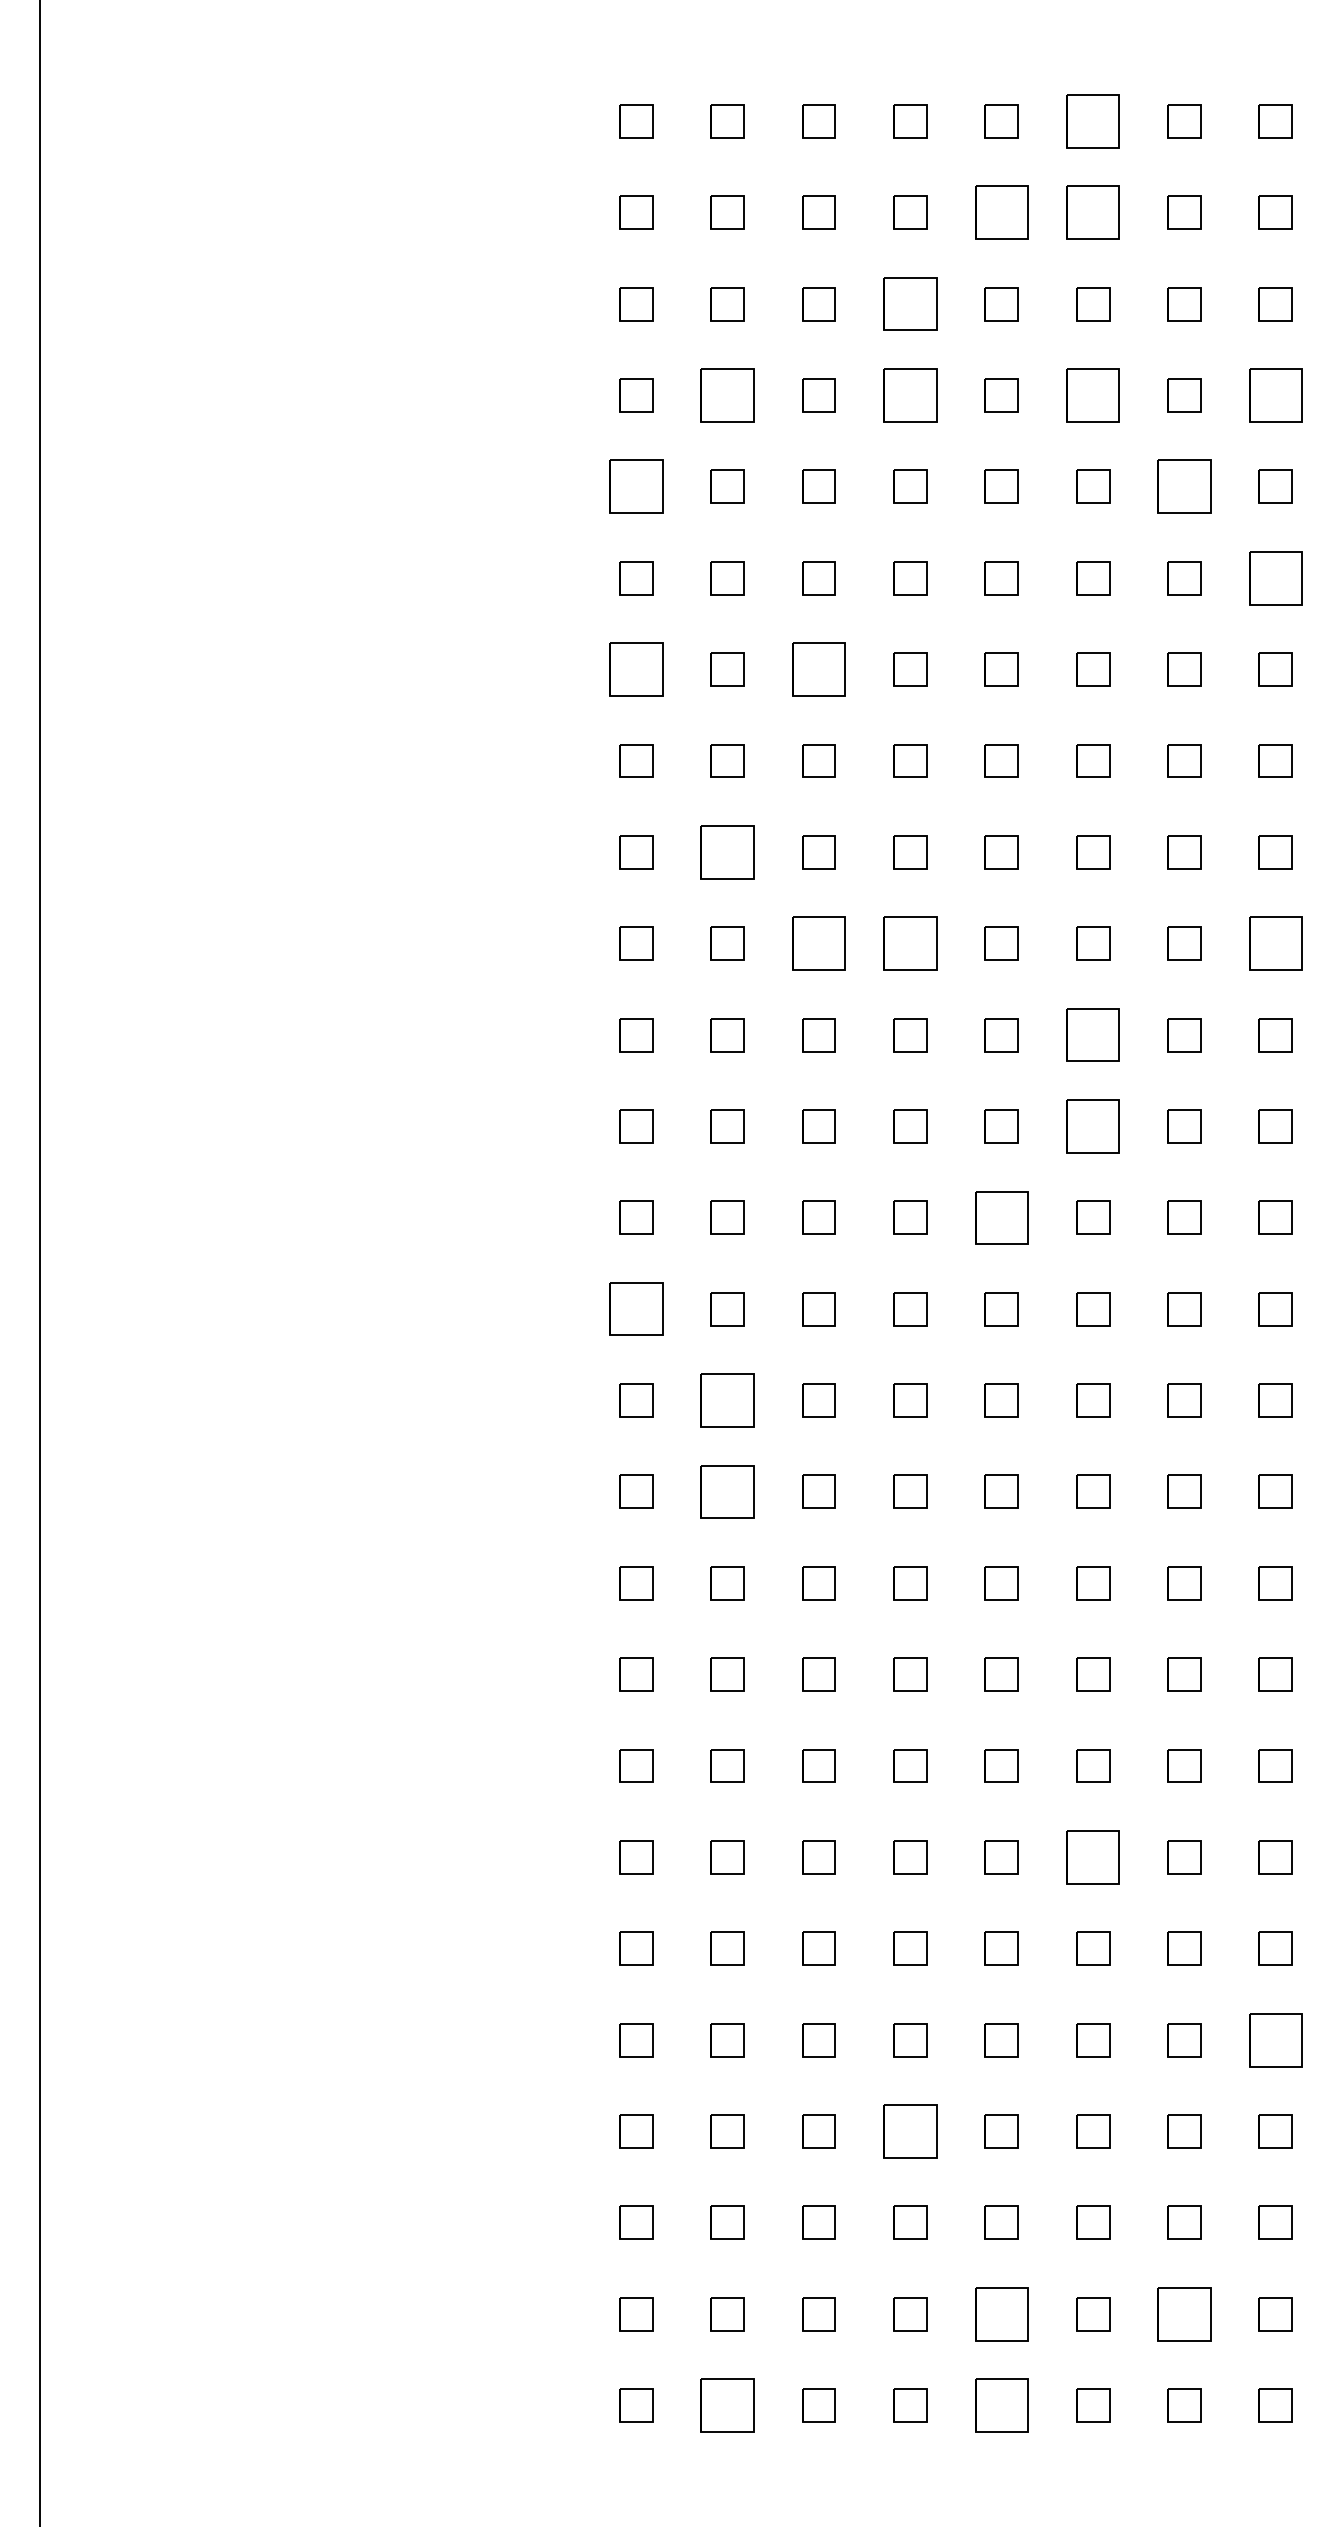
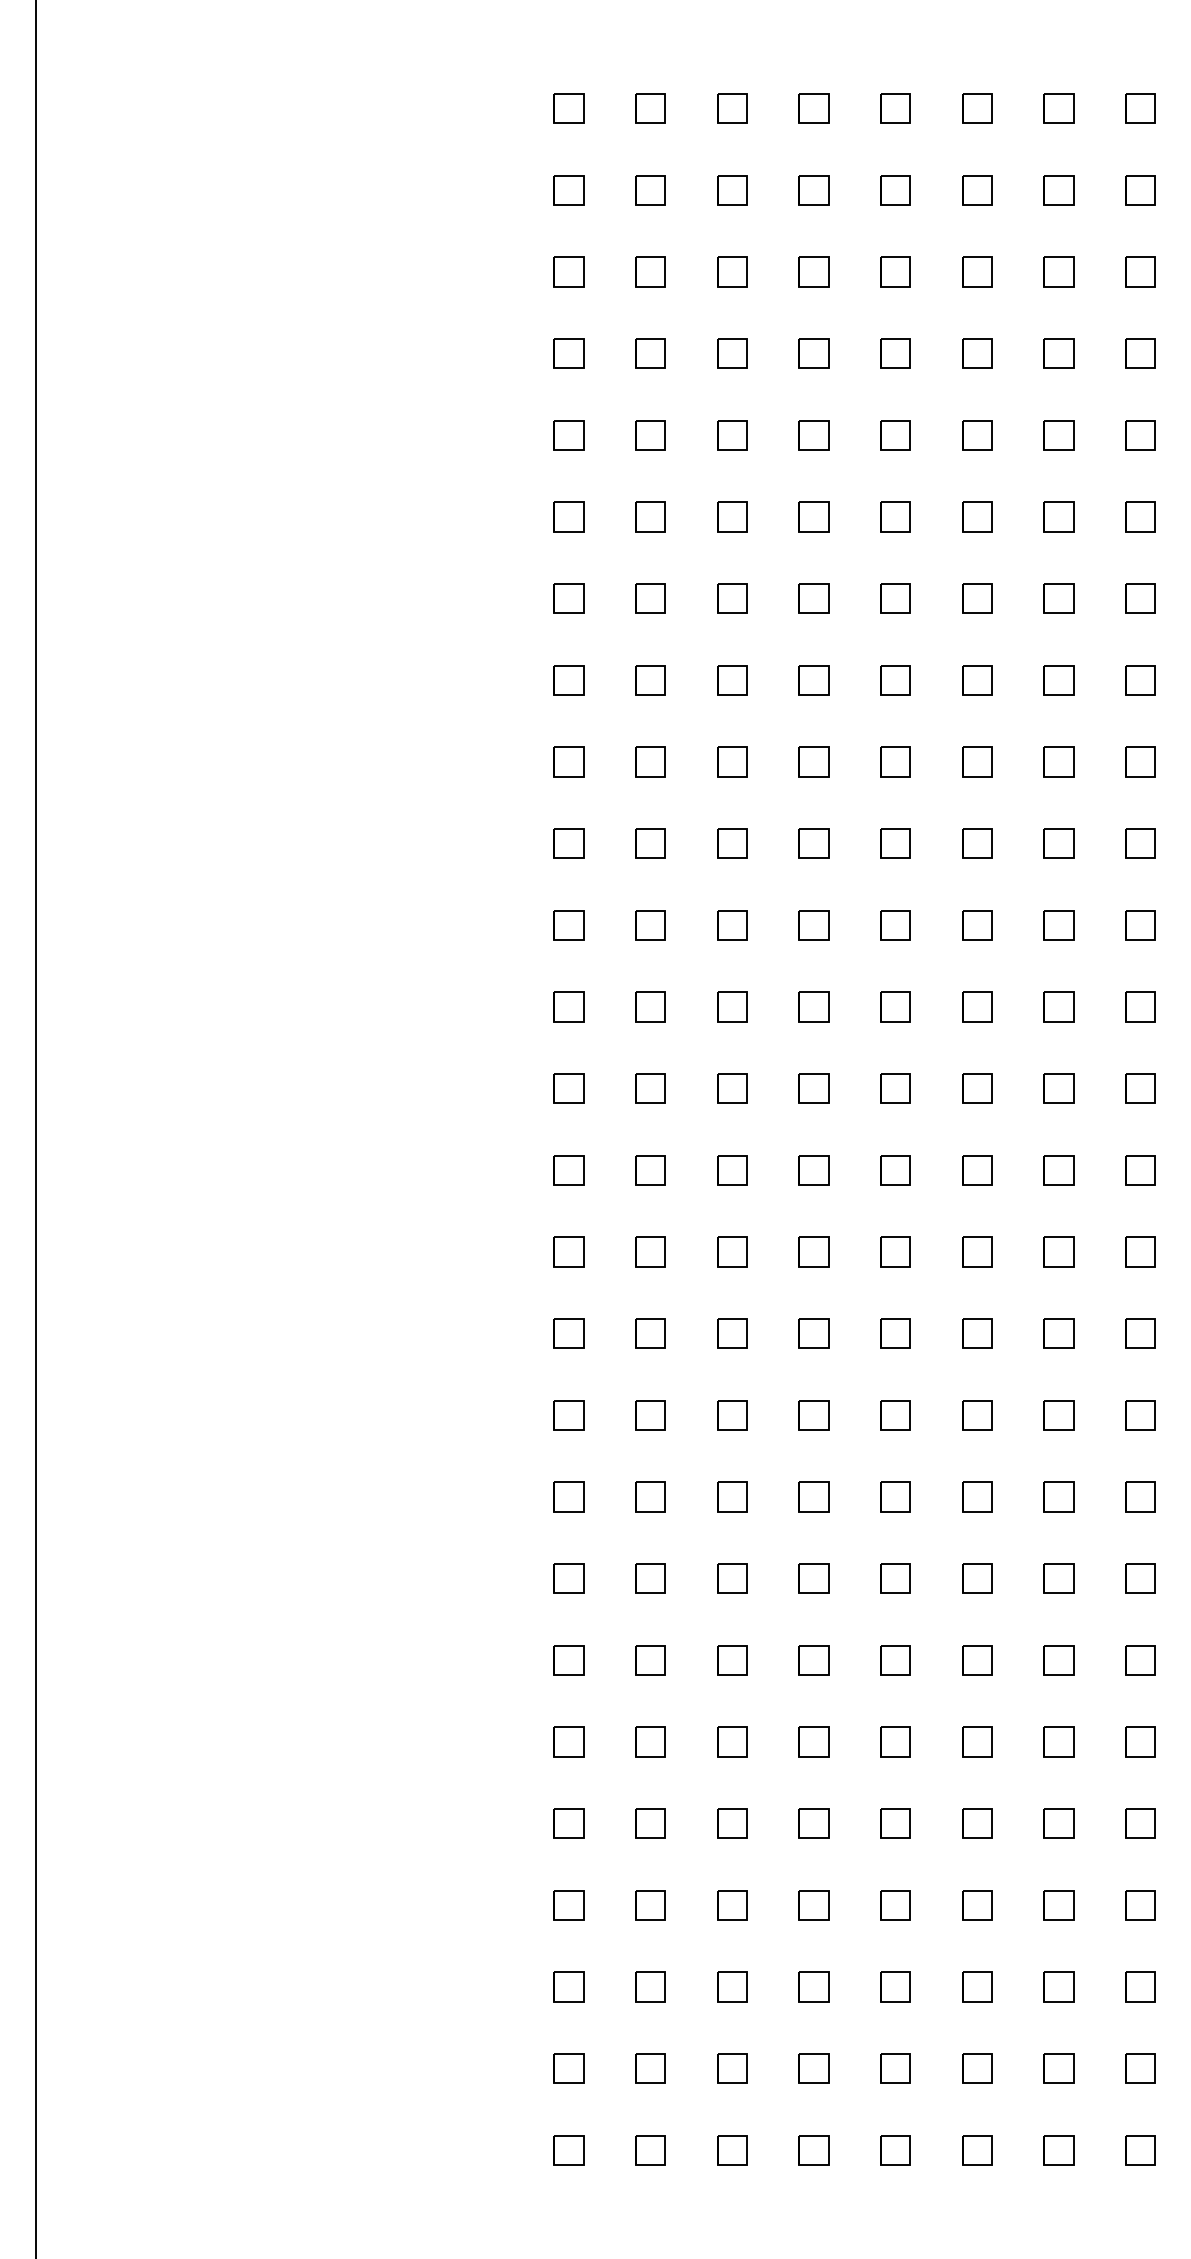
part: (1093, 121) -> (977, 108), size x0.62
part: (1001, 213) -> (895, 190), size x0.62
part: (1093, 213) -> (977, 190), size x0.62
part: (909, 303) -> (813, 271), size x0.62
part: (727, 395) -> (650, 353), size x0.62
part: (909, 395) -> (813, 353), size x0.62
part: (1093, 395) -> (977, 353), size x0.62
part: (1275, 395) -> (1140, 353), size x0.62
part: (635, 487) -> (568, 435), size x0.62
part: (1183, 487) -> (1058, 435), size x0.62
part: (1275, 577) -> (1140, 516), size x0.62
part: (635, 669) -> (568, 598), size x0.62
part: (819, 669) -> (732, 598), size x0.62
part: (727, 851) -> (650, 761), size x0.62
part: (819, 943) -> (732, 843), size x0.62
part: (909, 943) -> (813, 843), size x0.62
part: (1275, 943) -> (1140, 843), size x0.62
part: (1093, 1035) -> (977, 925), size x0.62
part: (1093, 1125) -> (977, 1006), size x0.62
part: (1001, 1217) -> (895, 1088), size x0.62
part: (635, 1309) -> (568, 1170), size x0.62
part: (727, 1399) -> (650, 1251), size x0.62
part: (727, 1491) -> (650, 1333), size x0.62
part: (1093, 1857) -> (977, 1660), size x0.62
part: (1275, 2039) -> (1140, 1823), size x0.62
part: (909, 2131) -> (813, 1905), size x0.62
part: (1001, 2313) -> (895, 2068), size x0.62
part: (1183, 2313) -> (1058, 2068), size x0.62
part: (727, 2405) -> (650, 2150), size x0.62
part: (1001, 2405) -> (895, 2150), size x0.62

